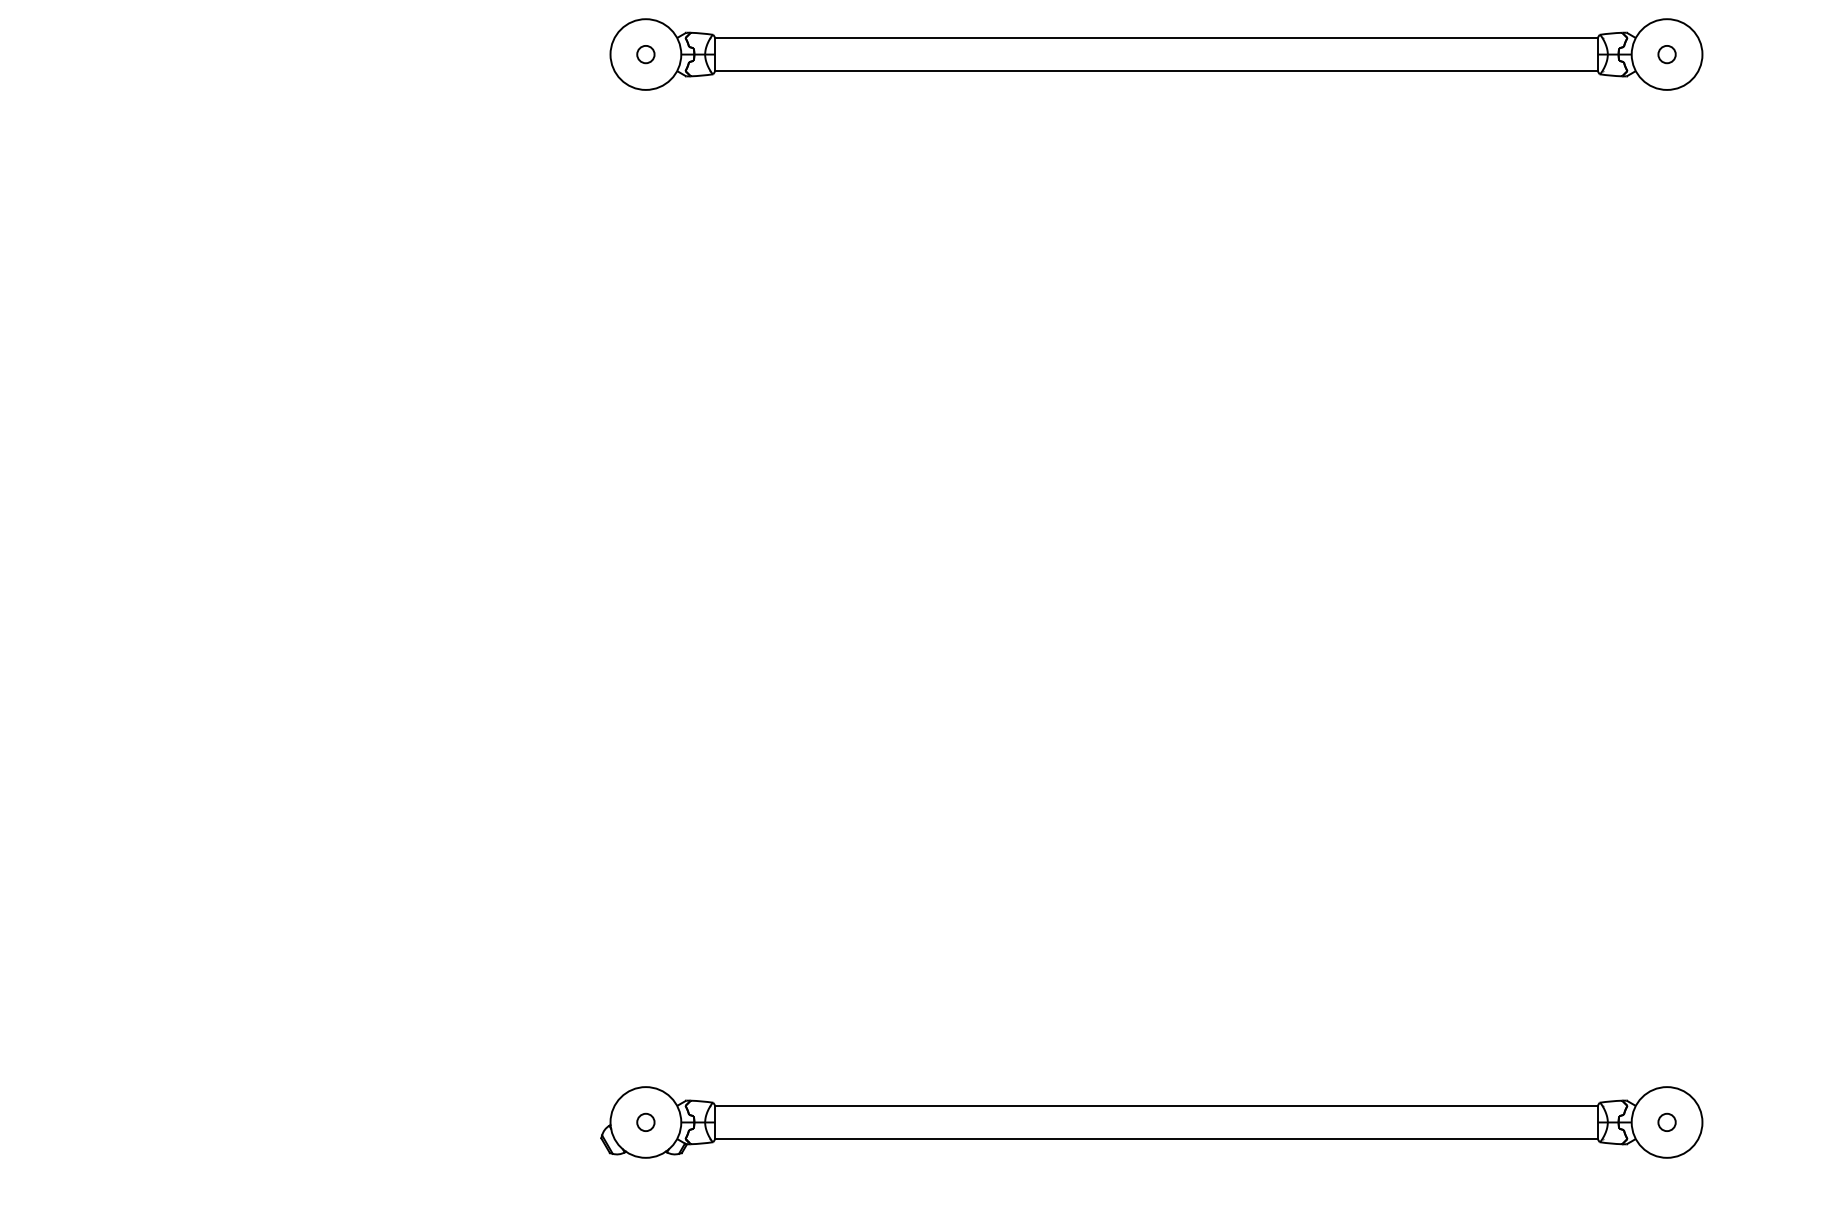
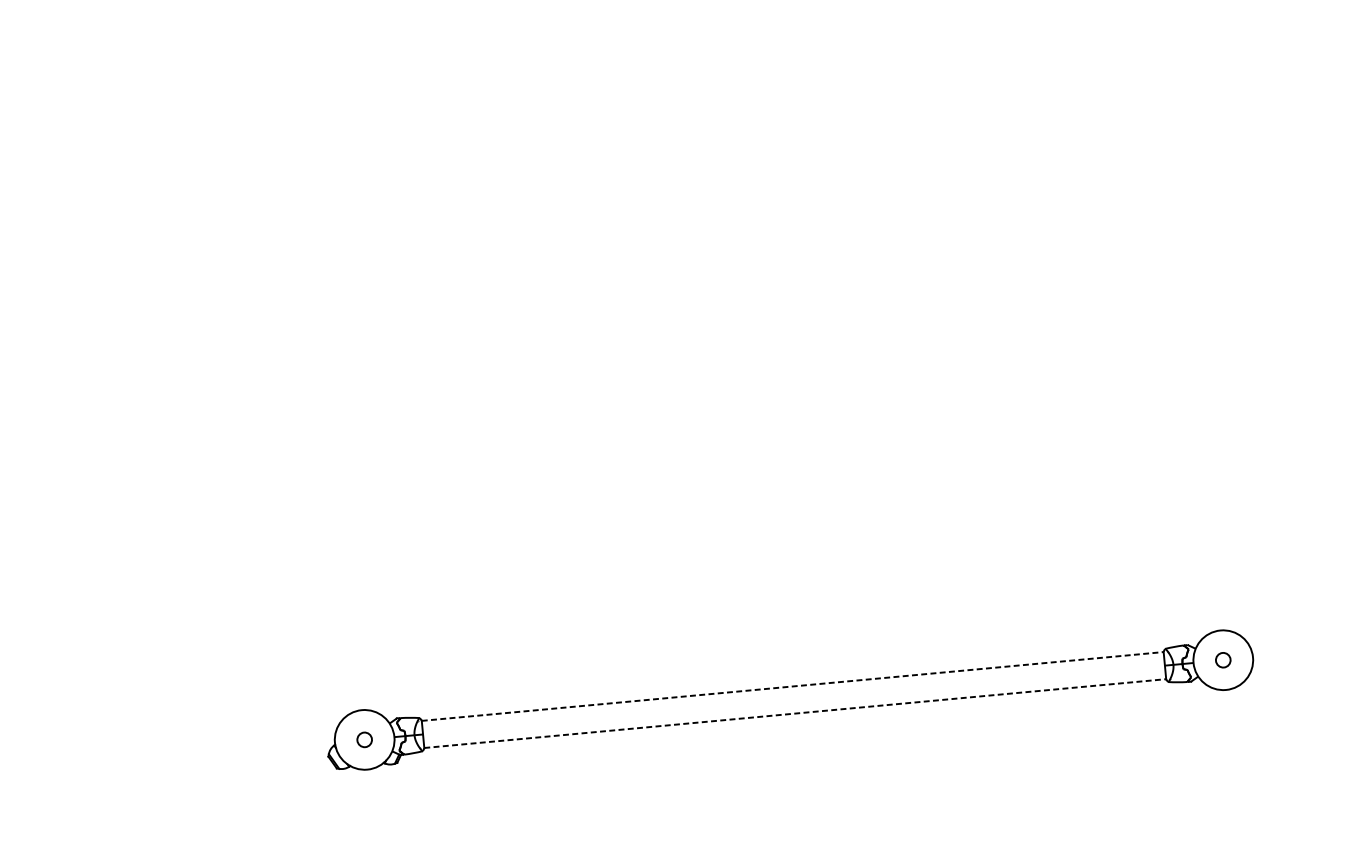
line: (1156, 1106) -> (792, 686), solid -> dashed
line: (1156, 1138) -> (795, 713), solid -> dashed

